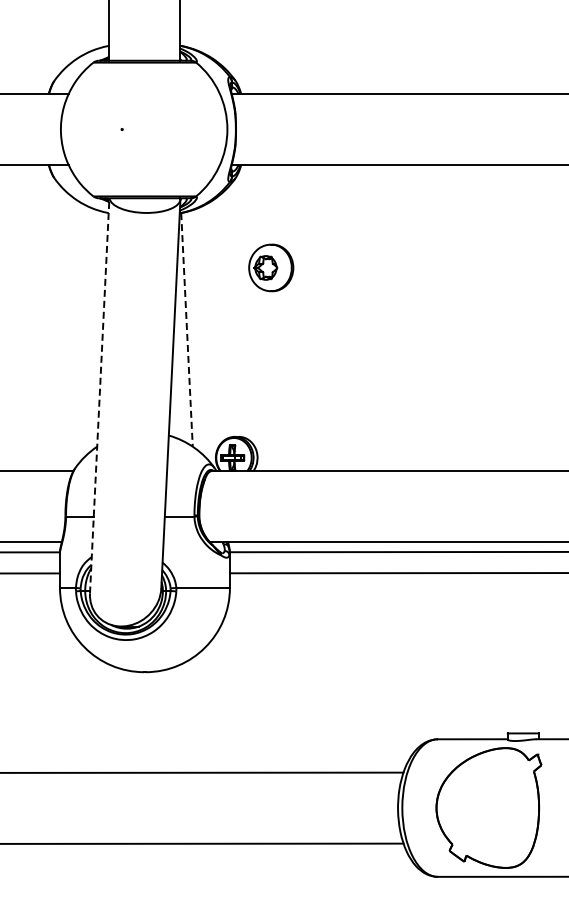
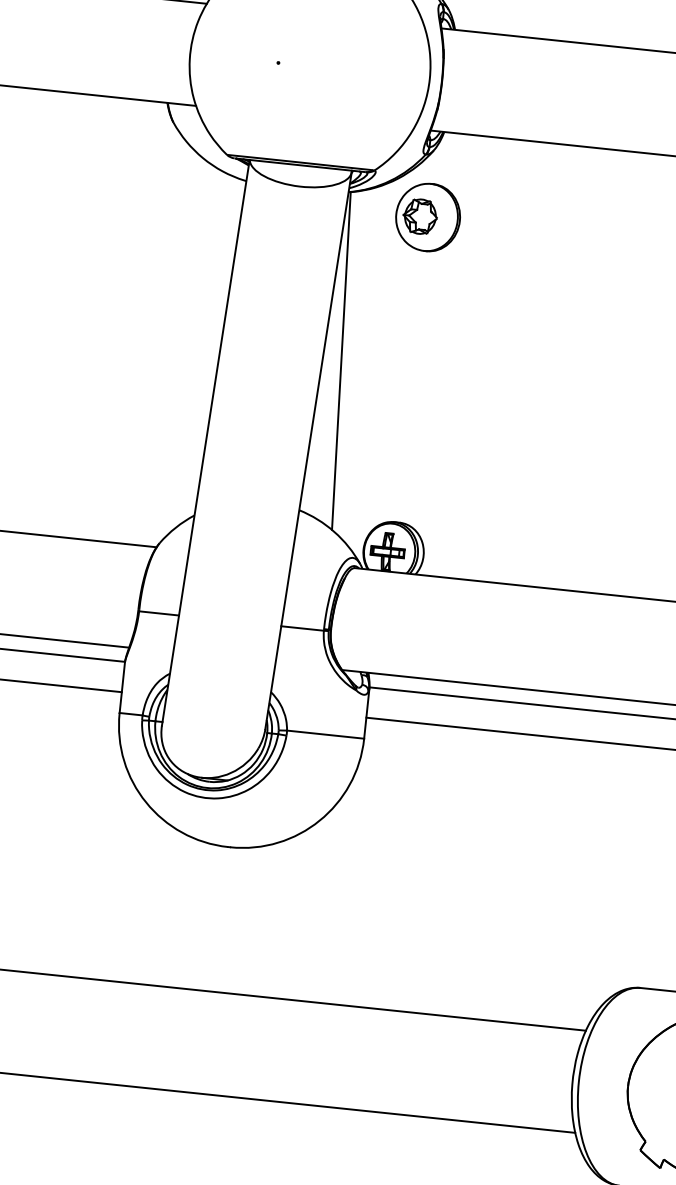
part: (271, 267) -> (428, 216), moved
line: (187, 329) -> (342, 360), dashed -> solid
line: (99, 395) -> (205, 442), dashed -> solid

